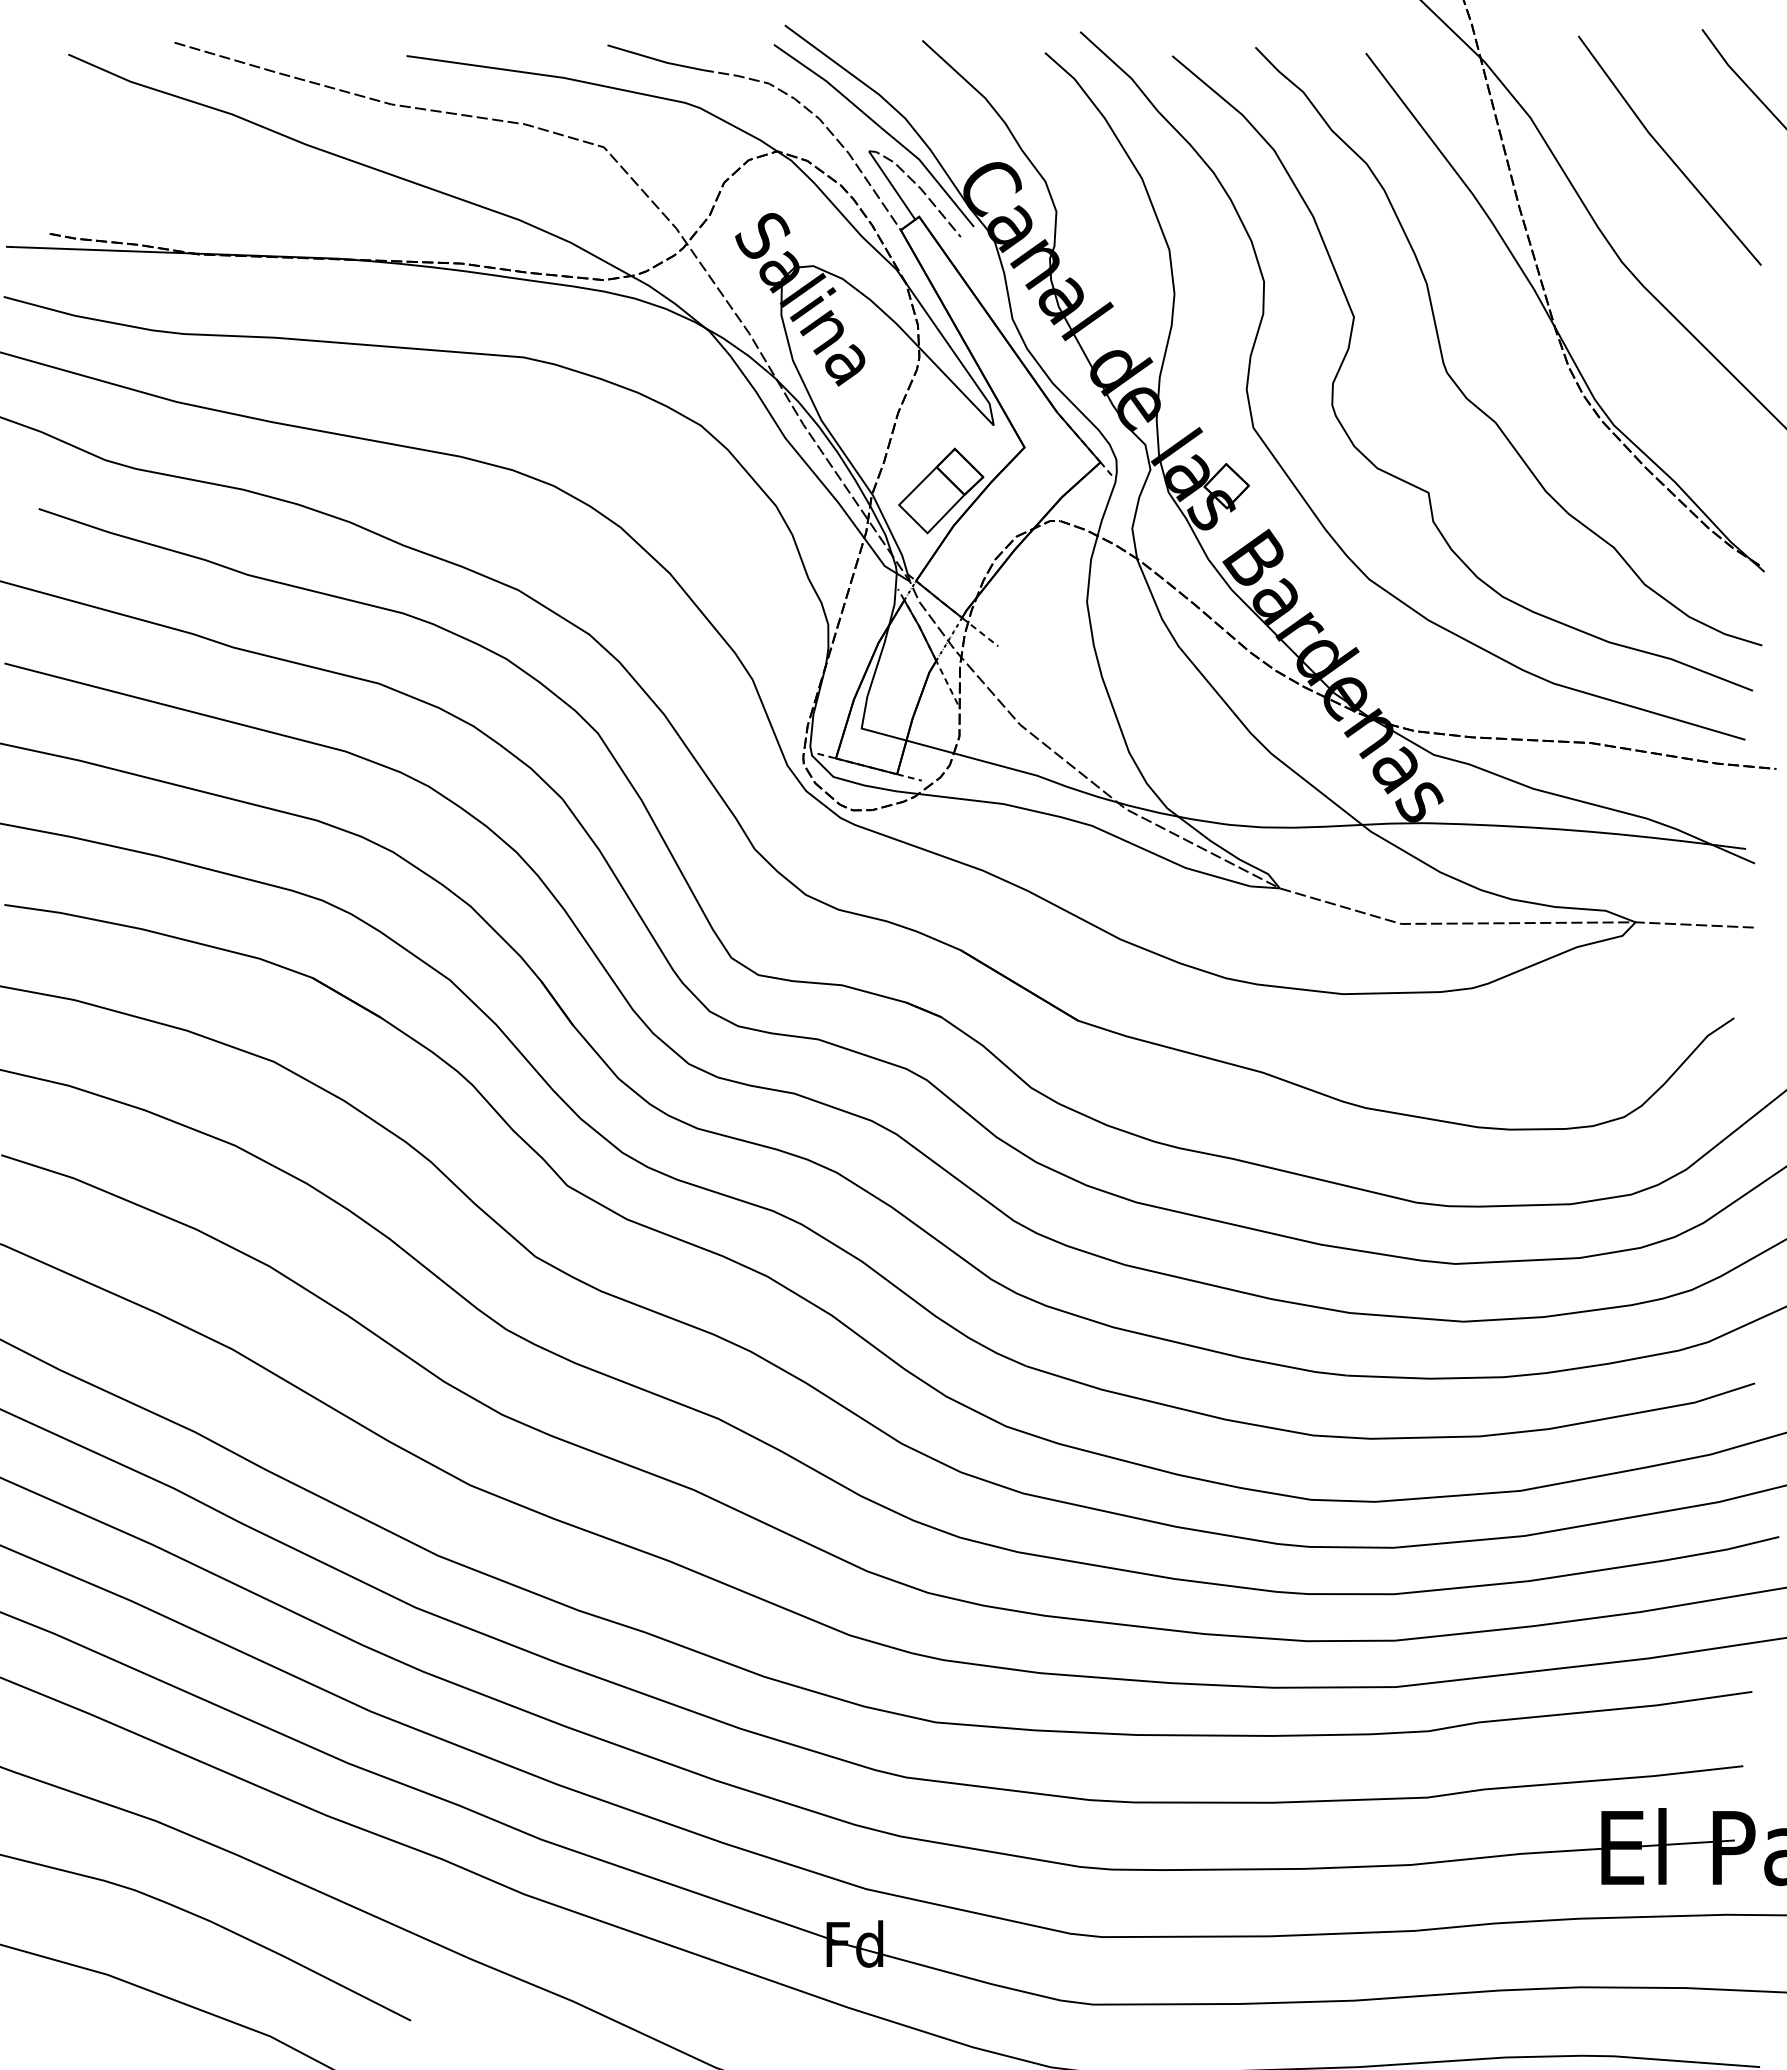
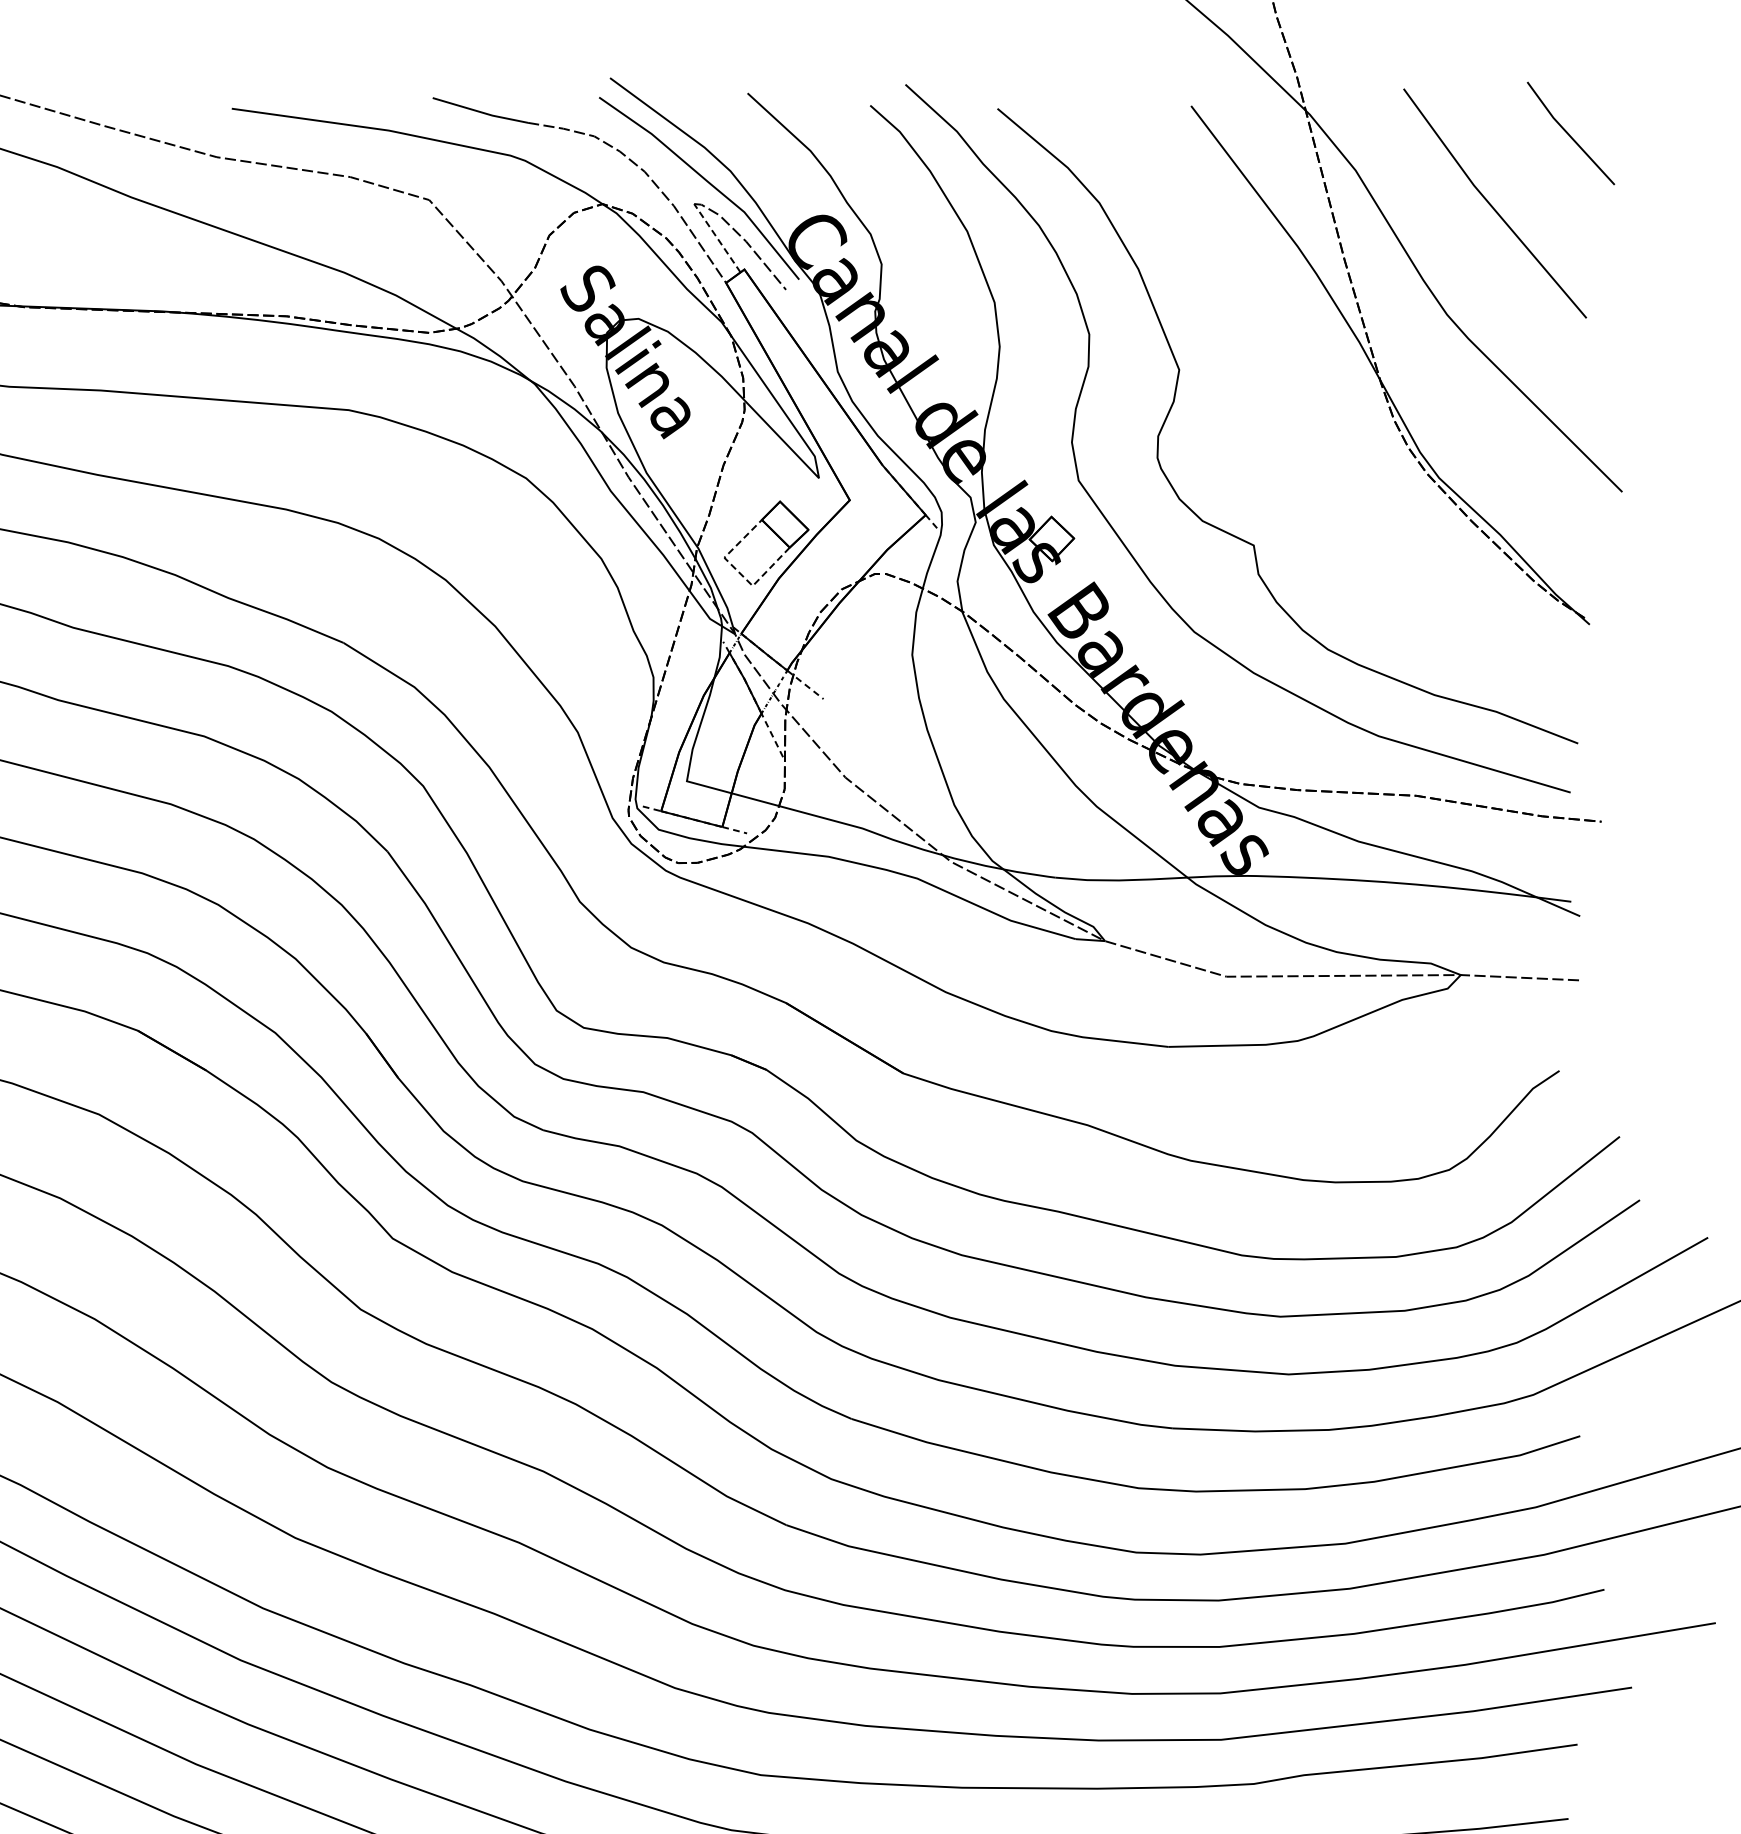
line: (891, 185) -> (716, 238), solid -> dashed
curve: (1457, 384) -> (1282, 437), removed
line: (913, 518) -> (738, 571), solid -> dashed

